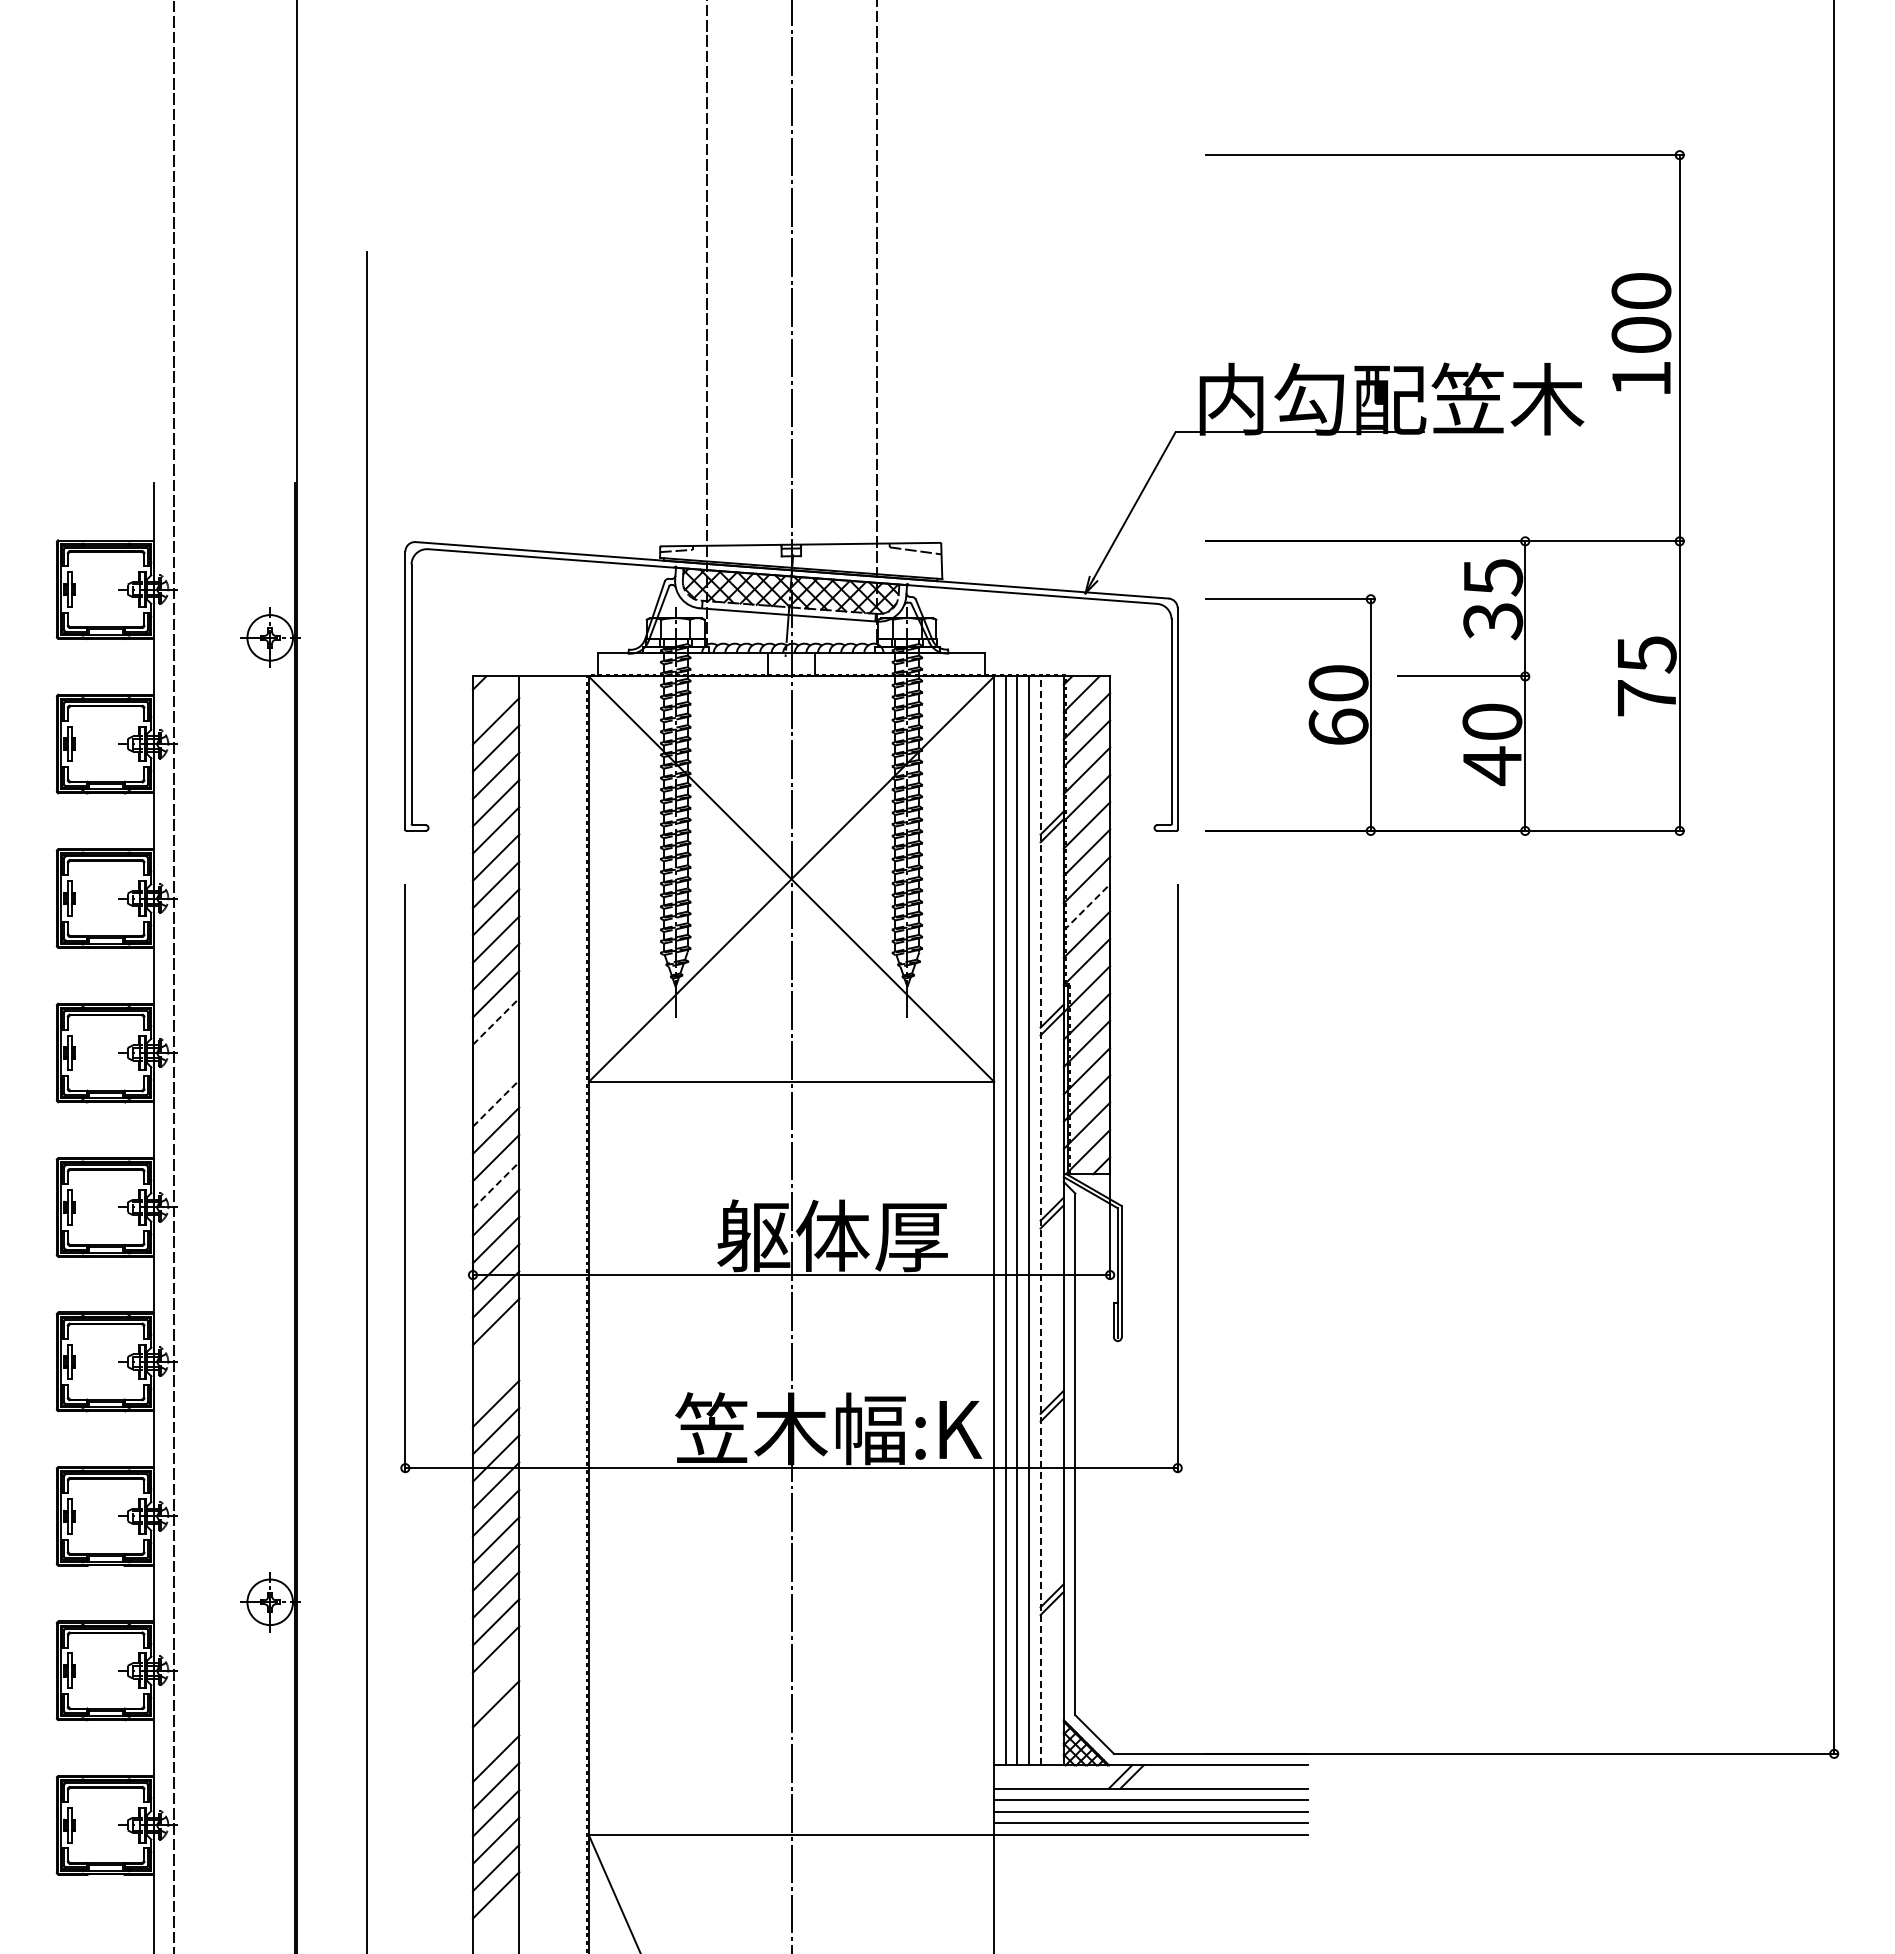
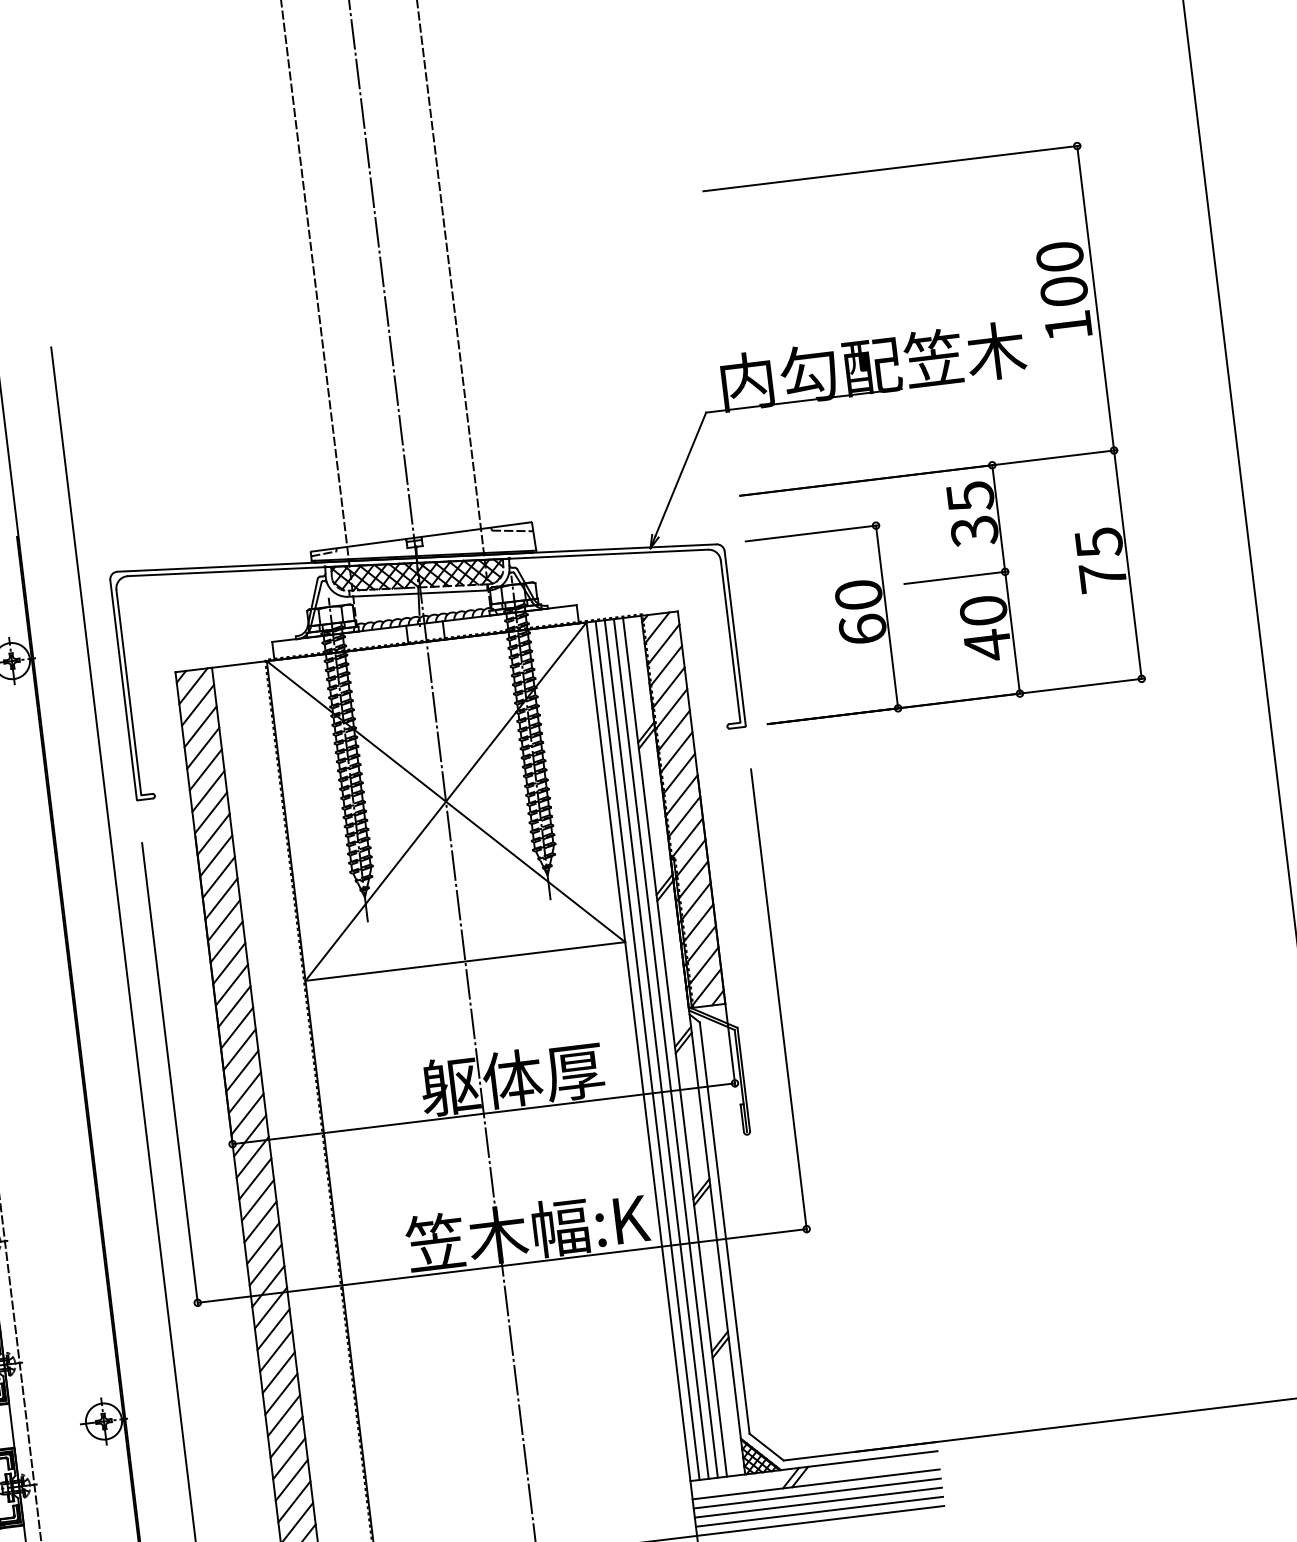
line: (492, 696) -> (192, 686), added
line: (1086, 907) -> (681, 795), dashed -> solid
line: (496, 1021) -> (226, 942), dashed -> solid
line: (495, 1048) -> (228, 963), added
line: (495, 1076) -> (231, 985), added
line: (496, 1103) -> (234, 1006), dashed -> solid
line: (496, 1185) -> (242, 1071), dashed -> solid
line: (1040, 1220) -> (674, 1046), dashed -> solid
line: (495, 1349) -> (257, 1200), added
line: (495, 1376) -> (260, 1221), added
line: (495, 1676) -> (288, 1458), added
line: (495, 1731) -> (293, 1501), added

